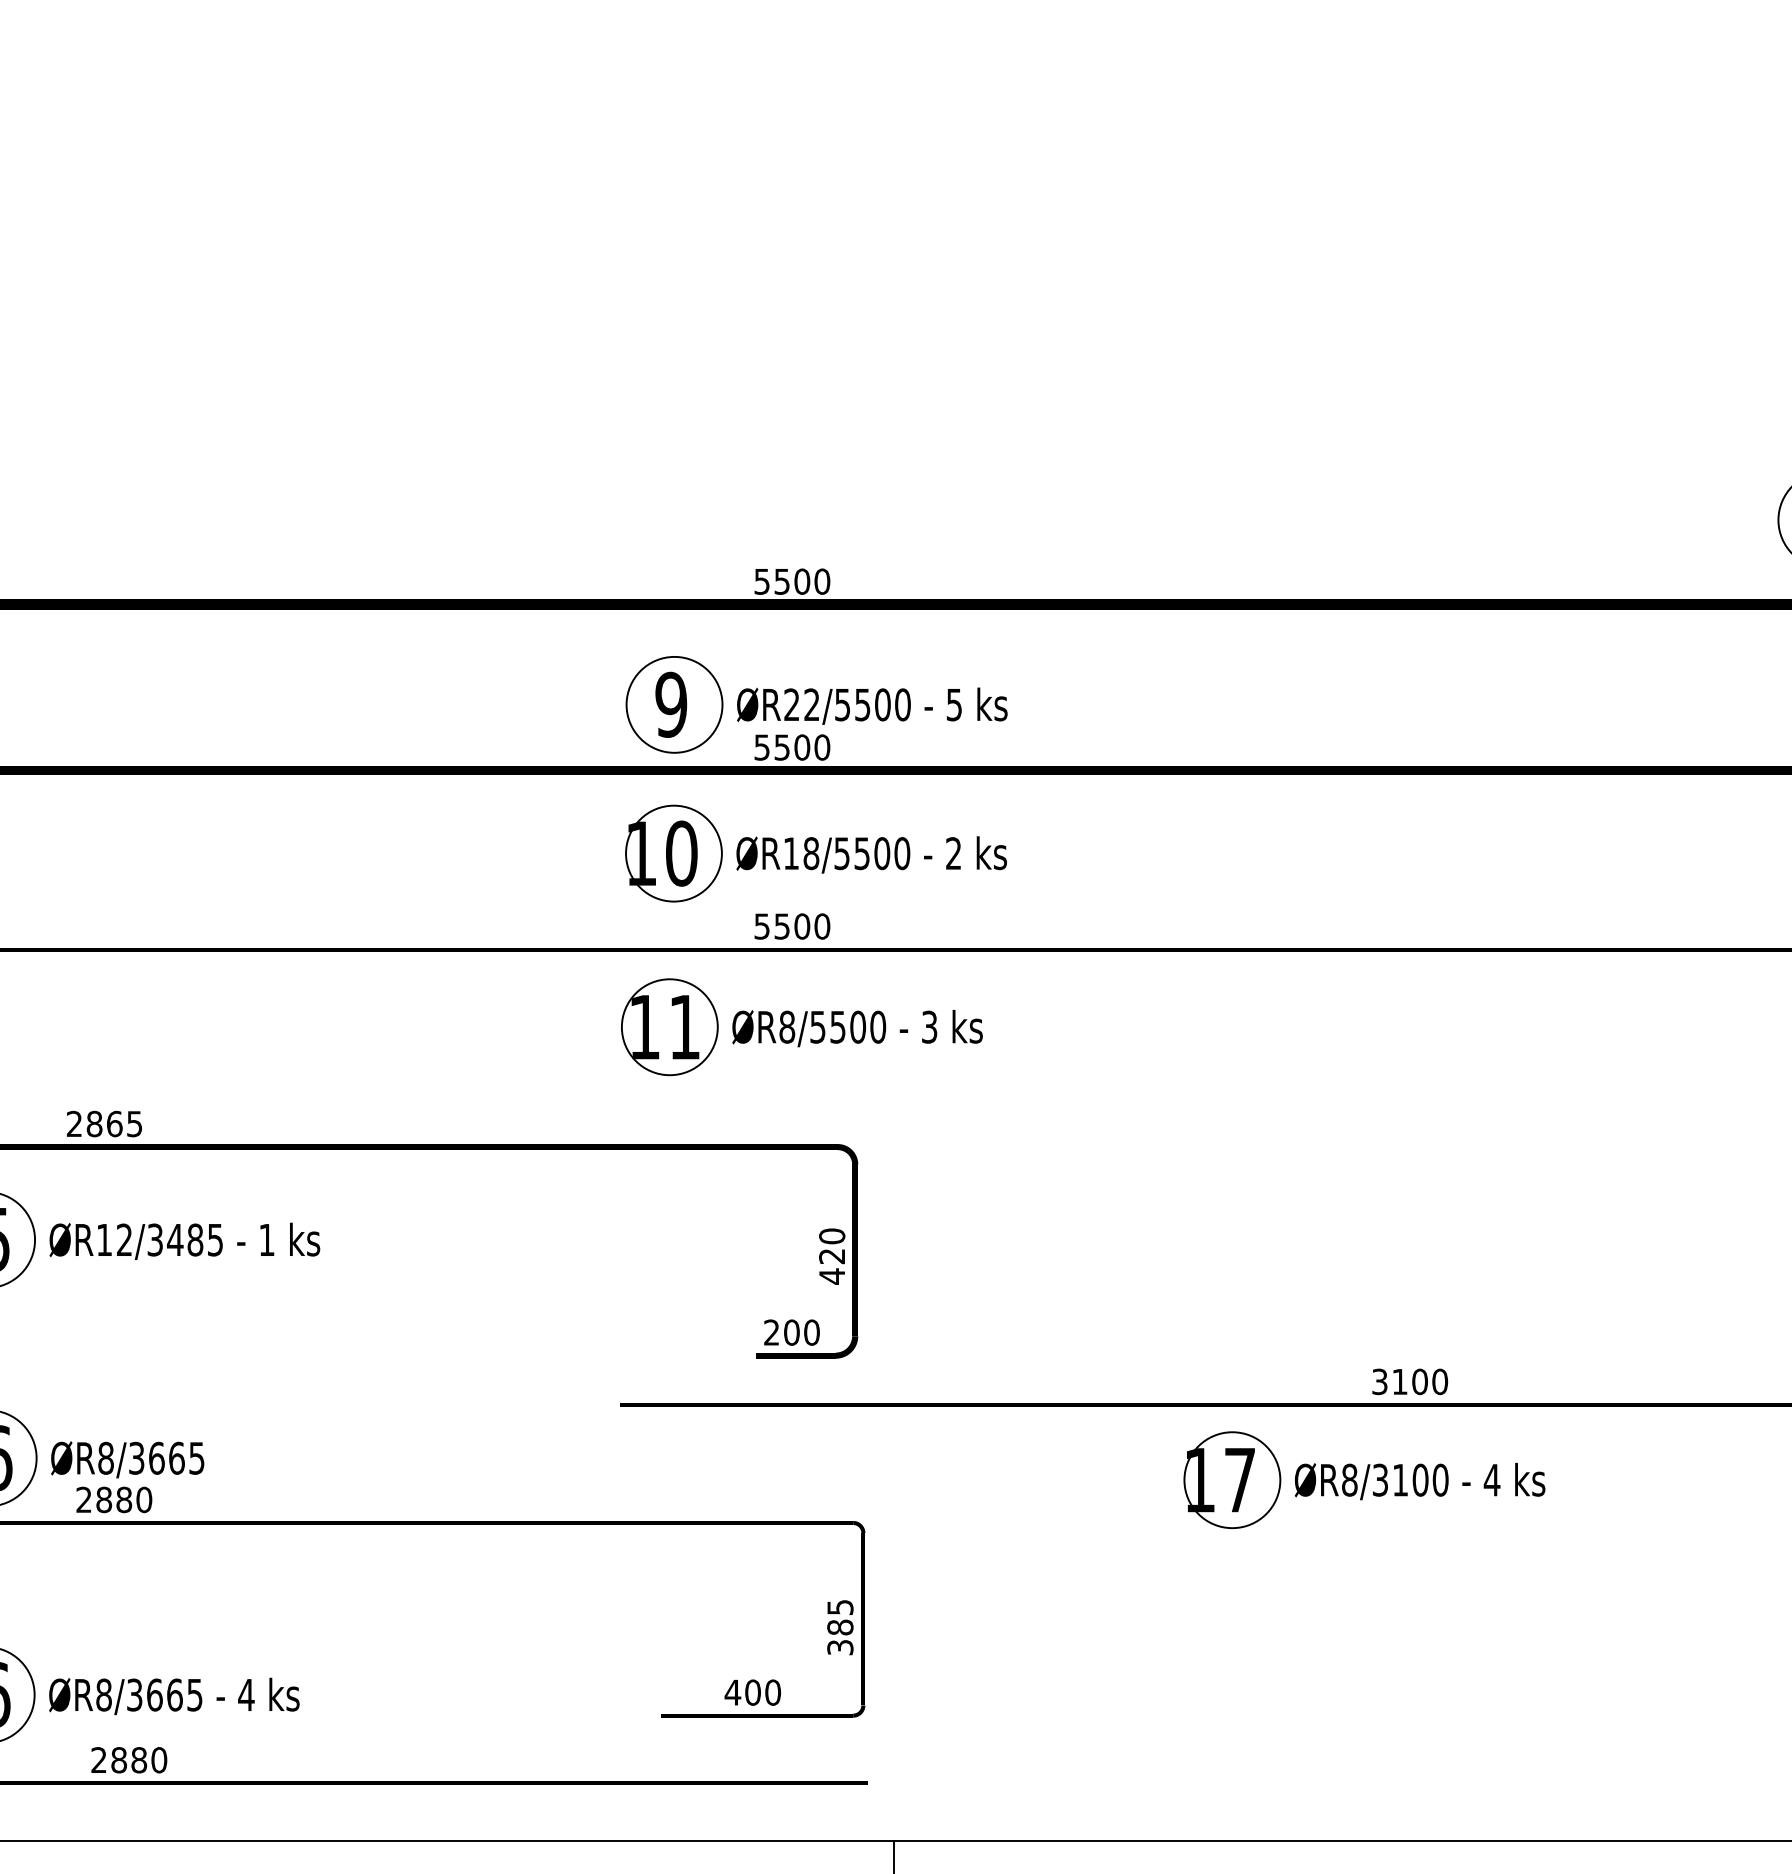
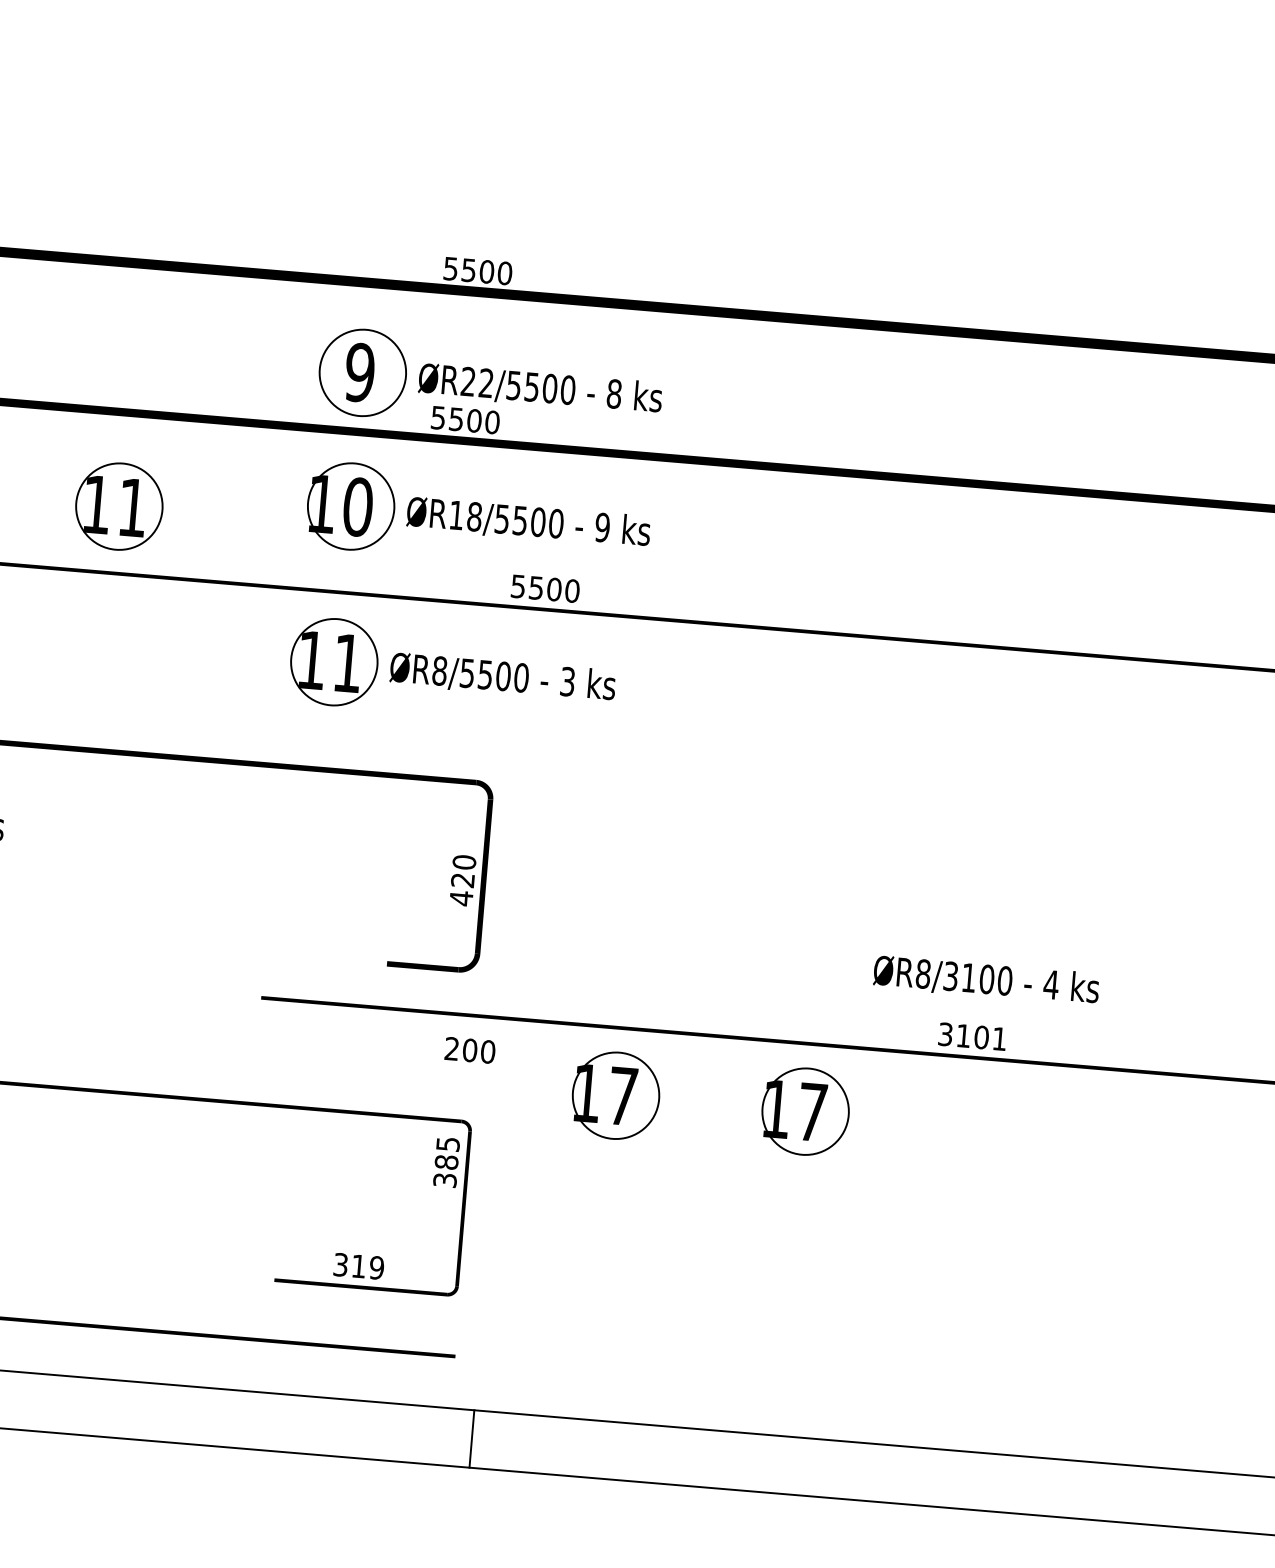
text: (954, 704) -> (614, 393), 5 -> 8
text: (953, 853) -> (602, 527), 2 -> 9
part: (417, 875) -> (119, 506), added
text: (792, 926) -> (545, 588), moved
text: (791, 1332) -> (469, 1050), moved
text: (1440, 1381) -> (1000, 1038), 3100 -> 3101
part: (1021, 1479) -> (616, 1095), added
text: (1419, 1481) -> (985, 980), moved
text: (840, 1627) -> (446, 1162), moved
text: (752, 1692) -> (358, 1266), 400 -> 319

